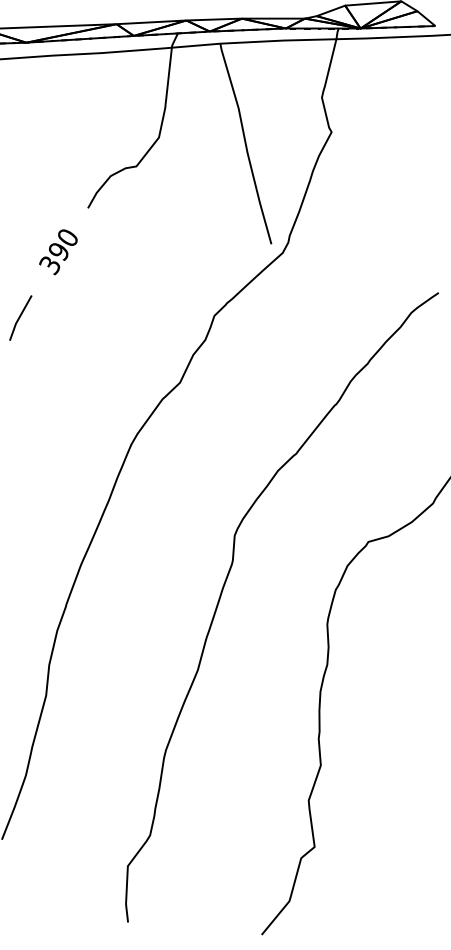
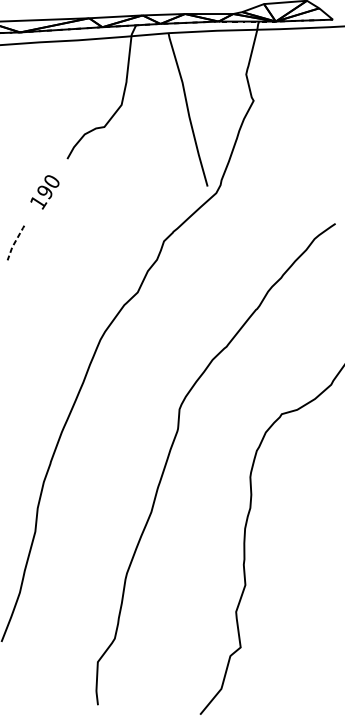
text: (50, 265) -> (38, 202), 390 -> 190
line: (19, 317) -> (14, 242), solid -> dashed

